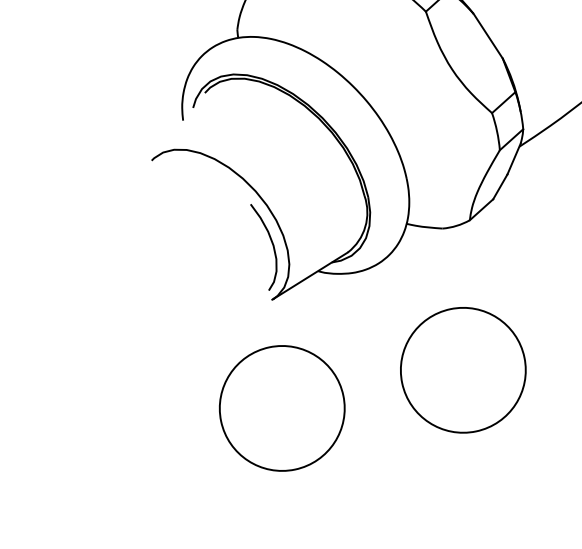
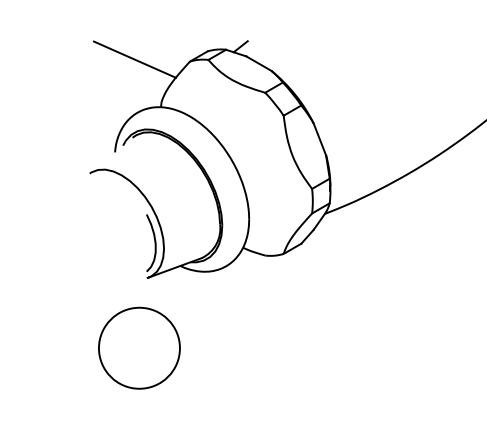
circle: (463, 369) -> (259, 347), removed

